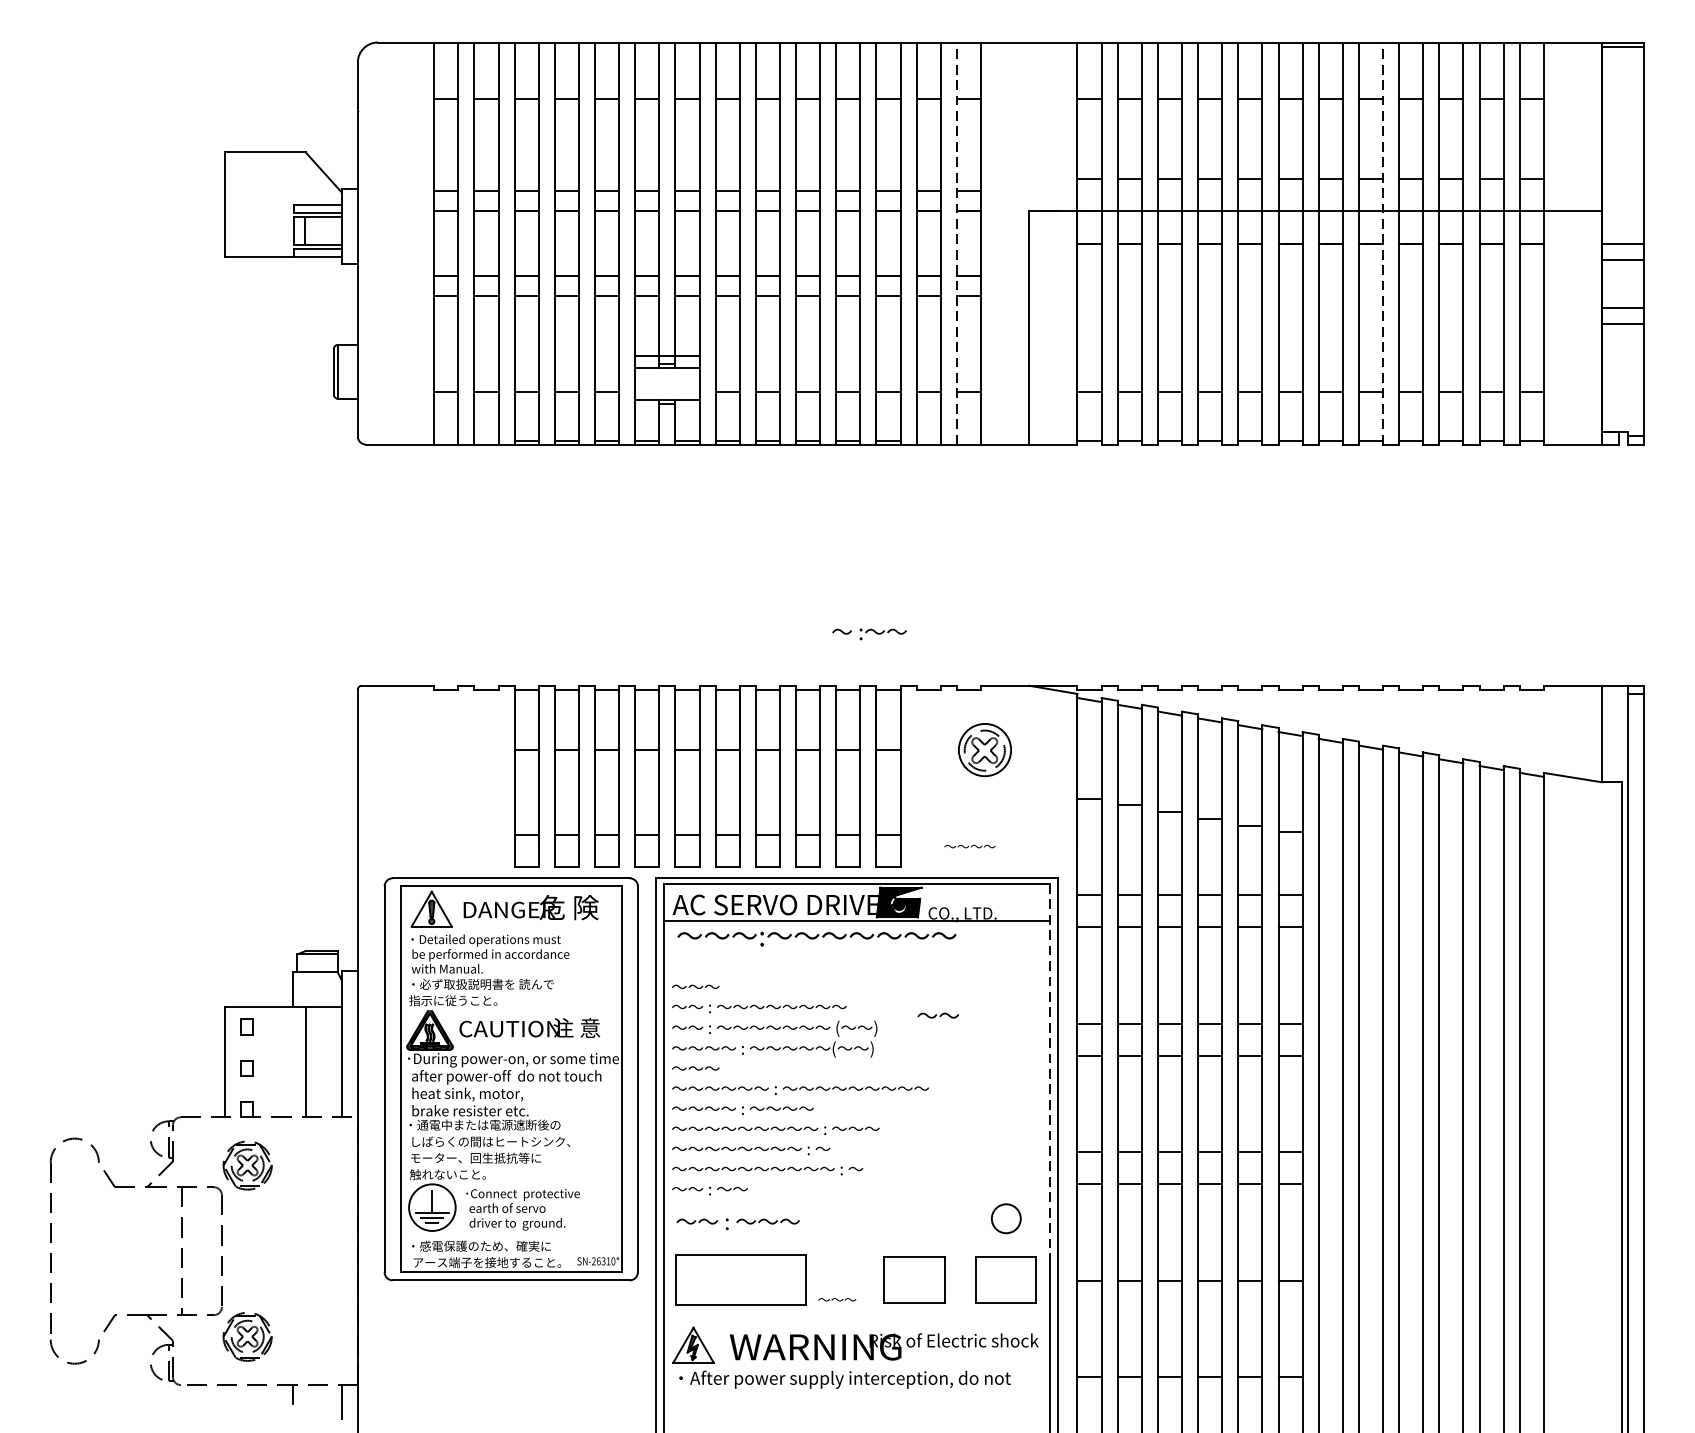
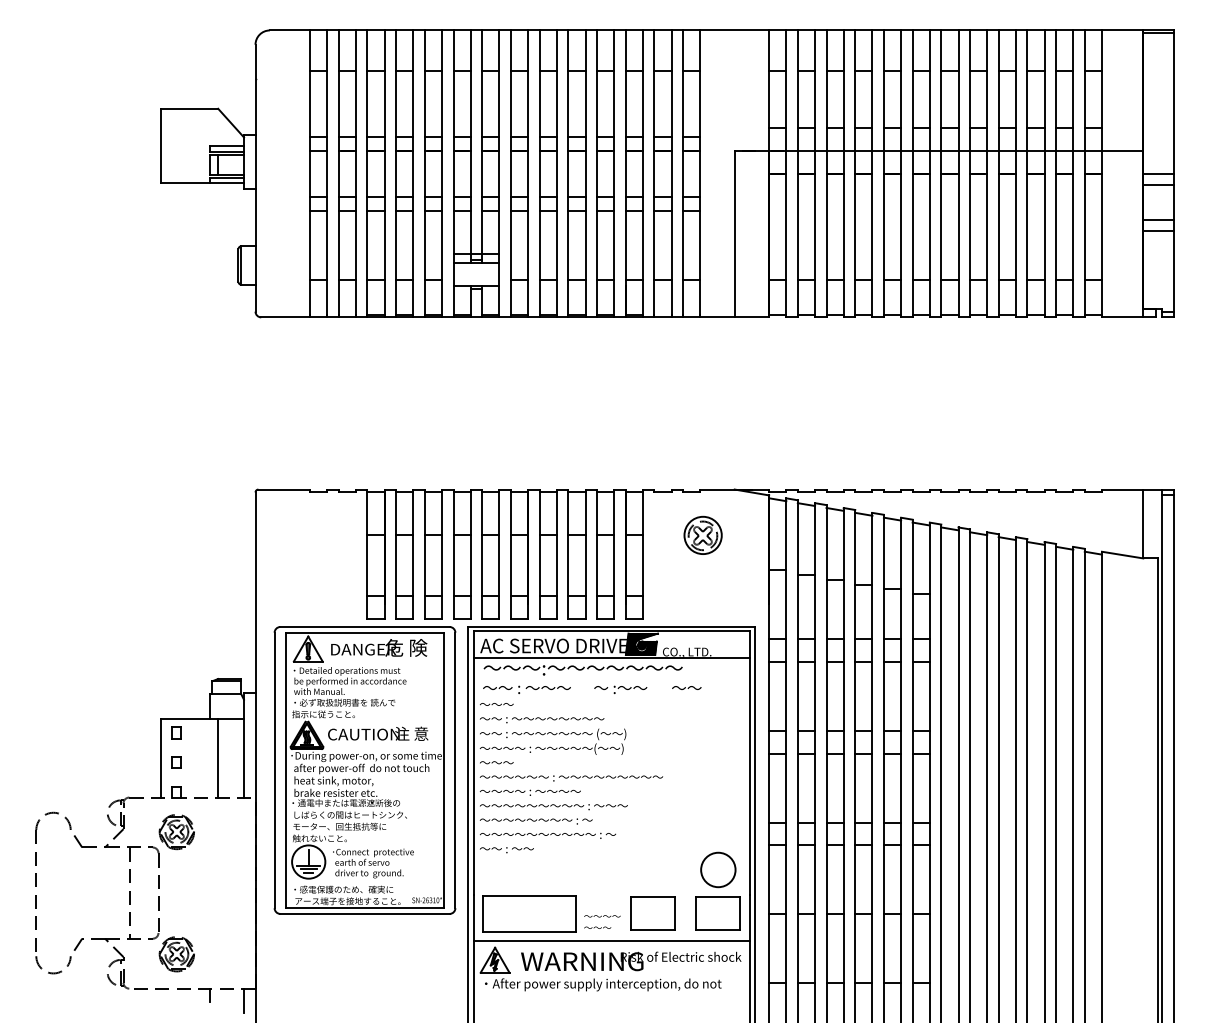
line: (957, 242) -> (683, 173), dashed -> solid
line: (1383, 242) -> (987, 173), dashed -> solid
text: (869, 633) -> (620, 689), moved
text: (970, 846) -> (602, 916), moved
text: (937, 1014) -> (686, 687), moved
line: (1049, 1069) -> (749, 763), dashed -> solid
circle: (1006, 1218) -> (718, 869), size x1.67
text: (737, 1223) -> (526, 689), moved
line: (856, 1317) -> (611, 940), added

